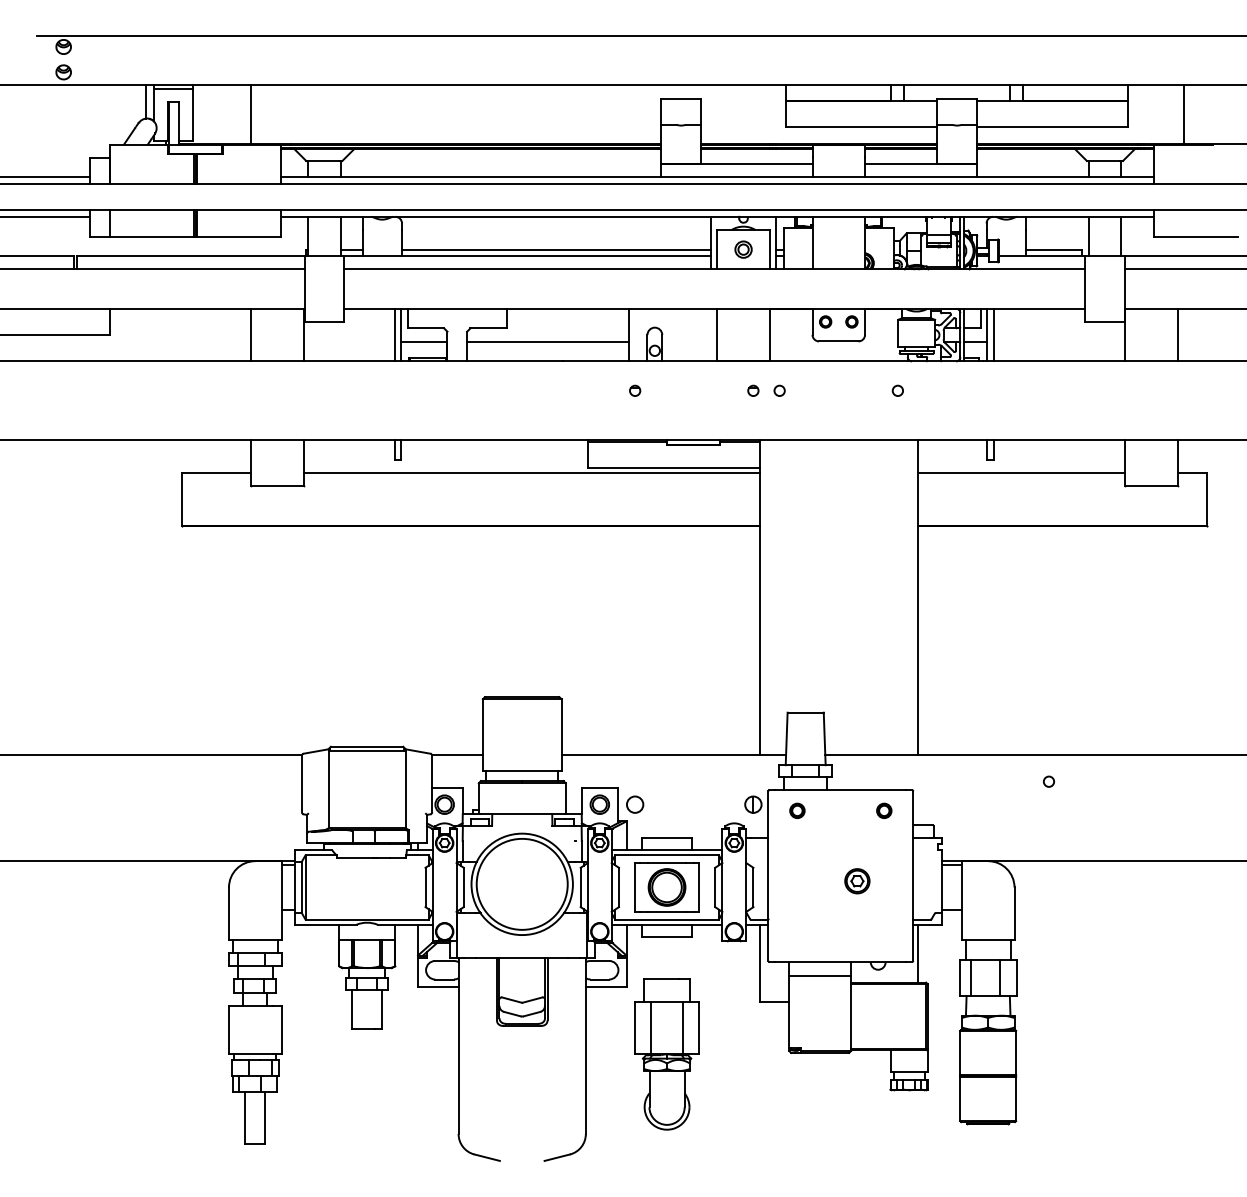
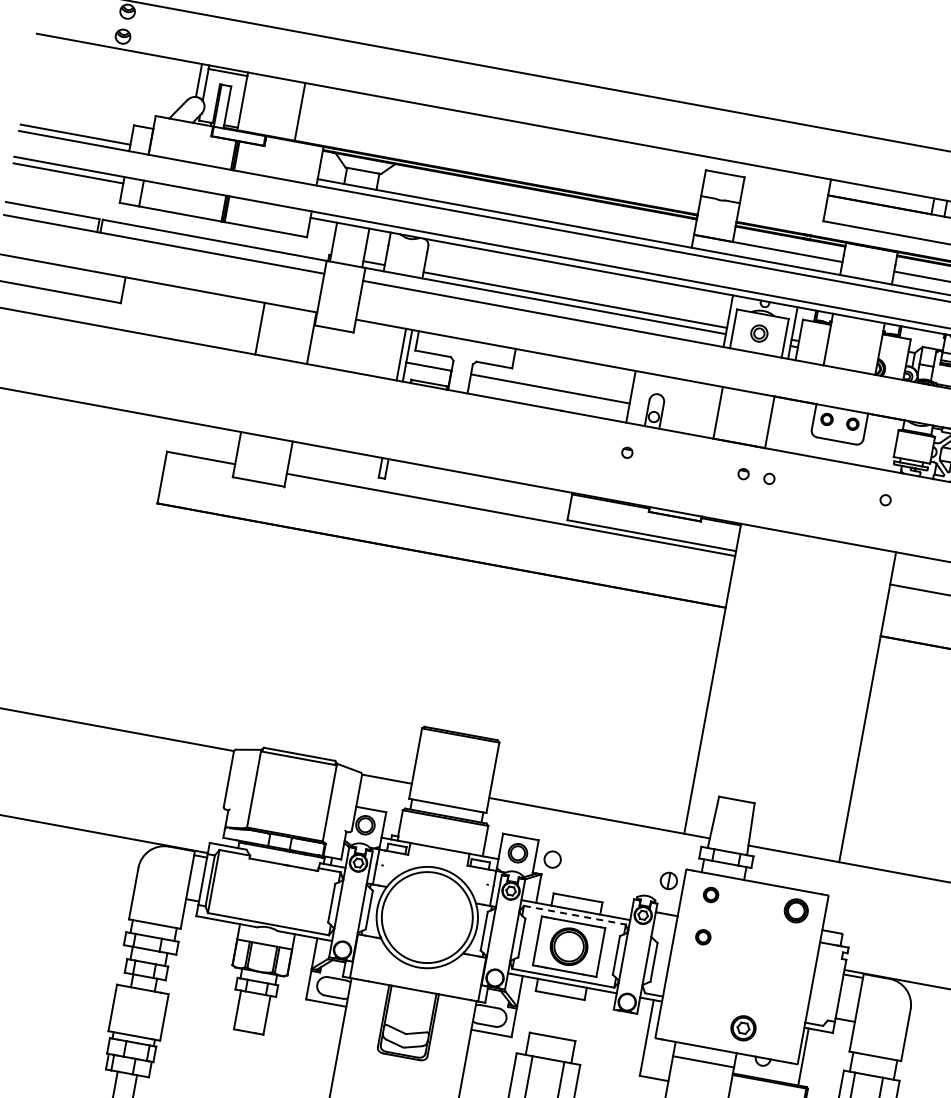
part: (884, 810) -> (796, 910), size x1.6
part: (797, 853) -> (703, 936), added
line: (667, 855) -> (575, 915), solid -> dashed
part: (857, 881) -> (743, 1028), moved

